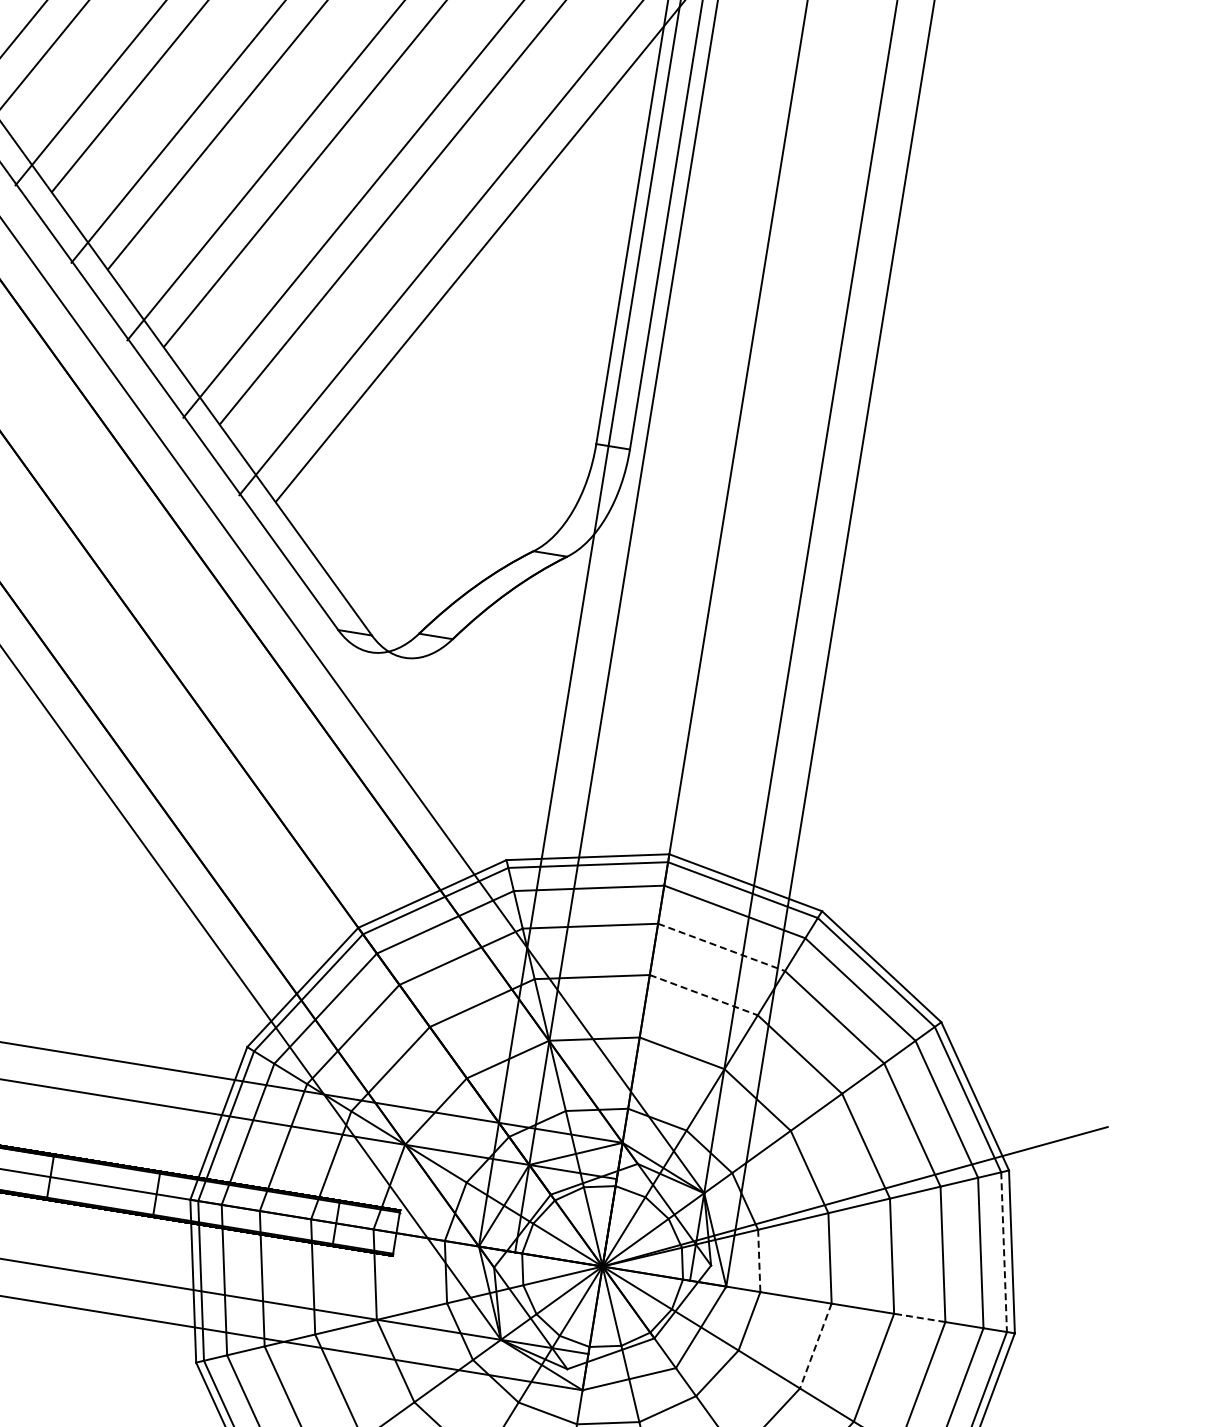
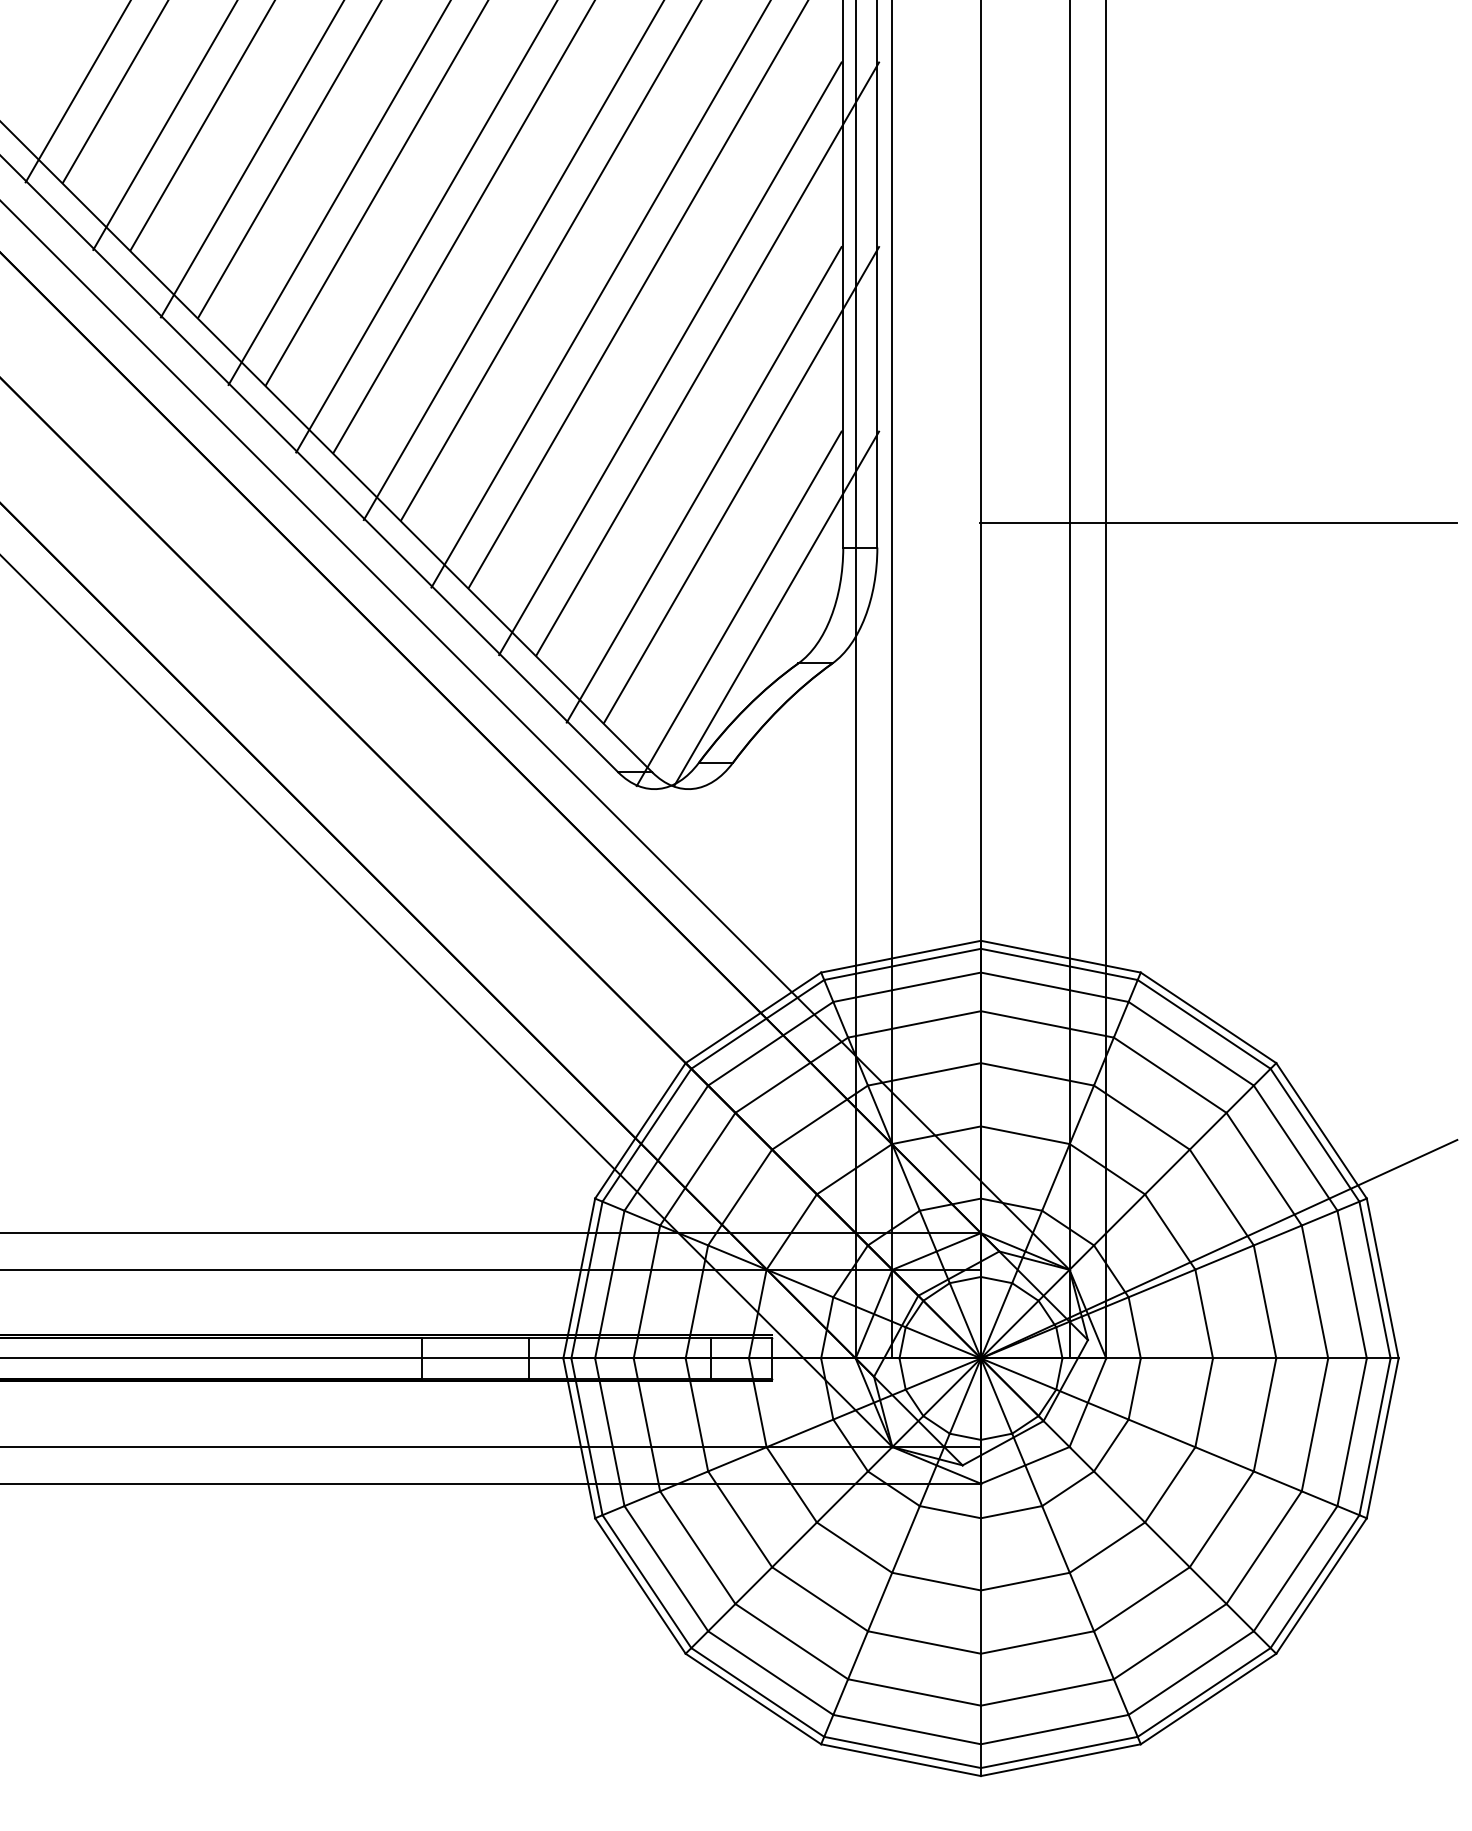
line: (468, 359) -> (703, 484), added
line: (505, 365) -> (741, 484), added
line: (970, 480) -> (1218, 523), added
line: (483, 487) -> (738, 608), added
line: (520, 493) -> (776, 608), added
line: (721, 947) -> (1047, 1024), dashed -> solid
line: (703, 995) -> (1037, 1074), dashed -> solid
line: (1004, 1252) -> (1375, 1280), dashed -> solid
line: (758, 1261) -> (1134, 1328), dashed -> solid
line: (919, 1318) -> (1302, 1358), dashed -> solid
line: (816, 1346) -> (1204, 1403), dashed -> solid

